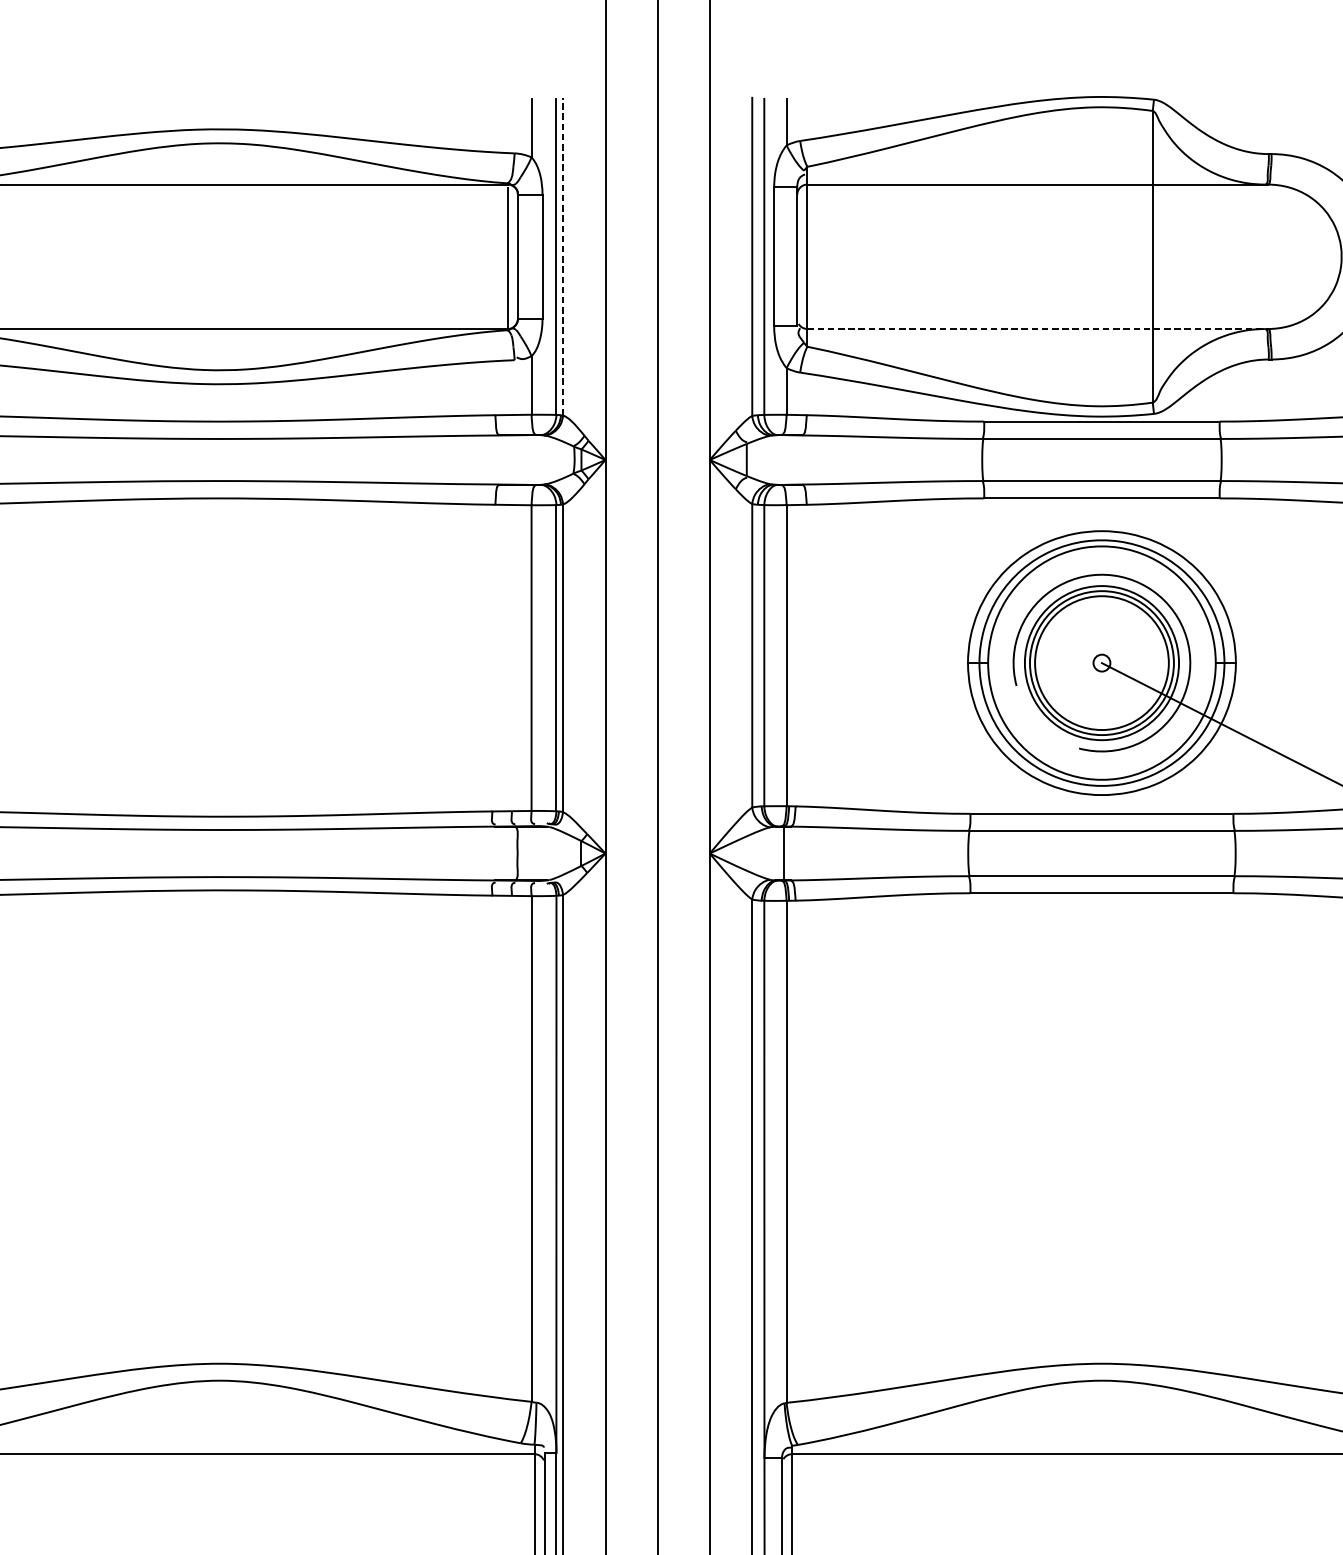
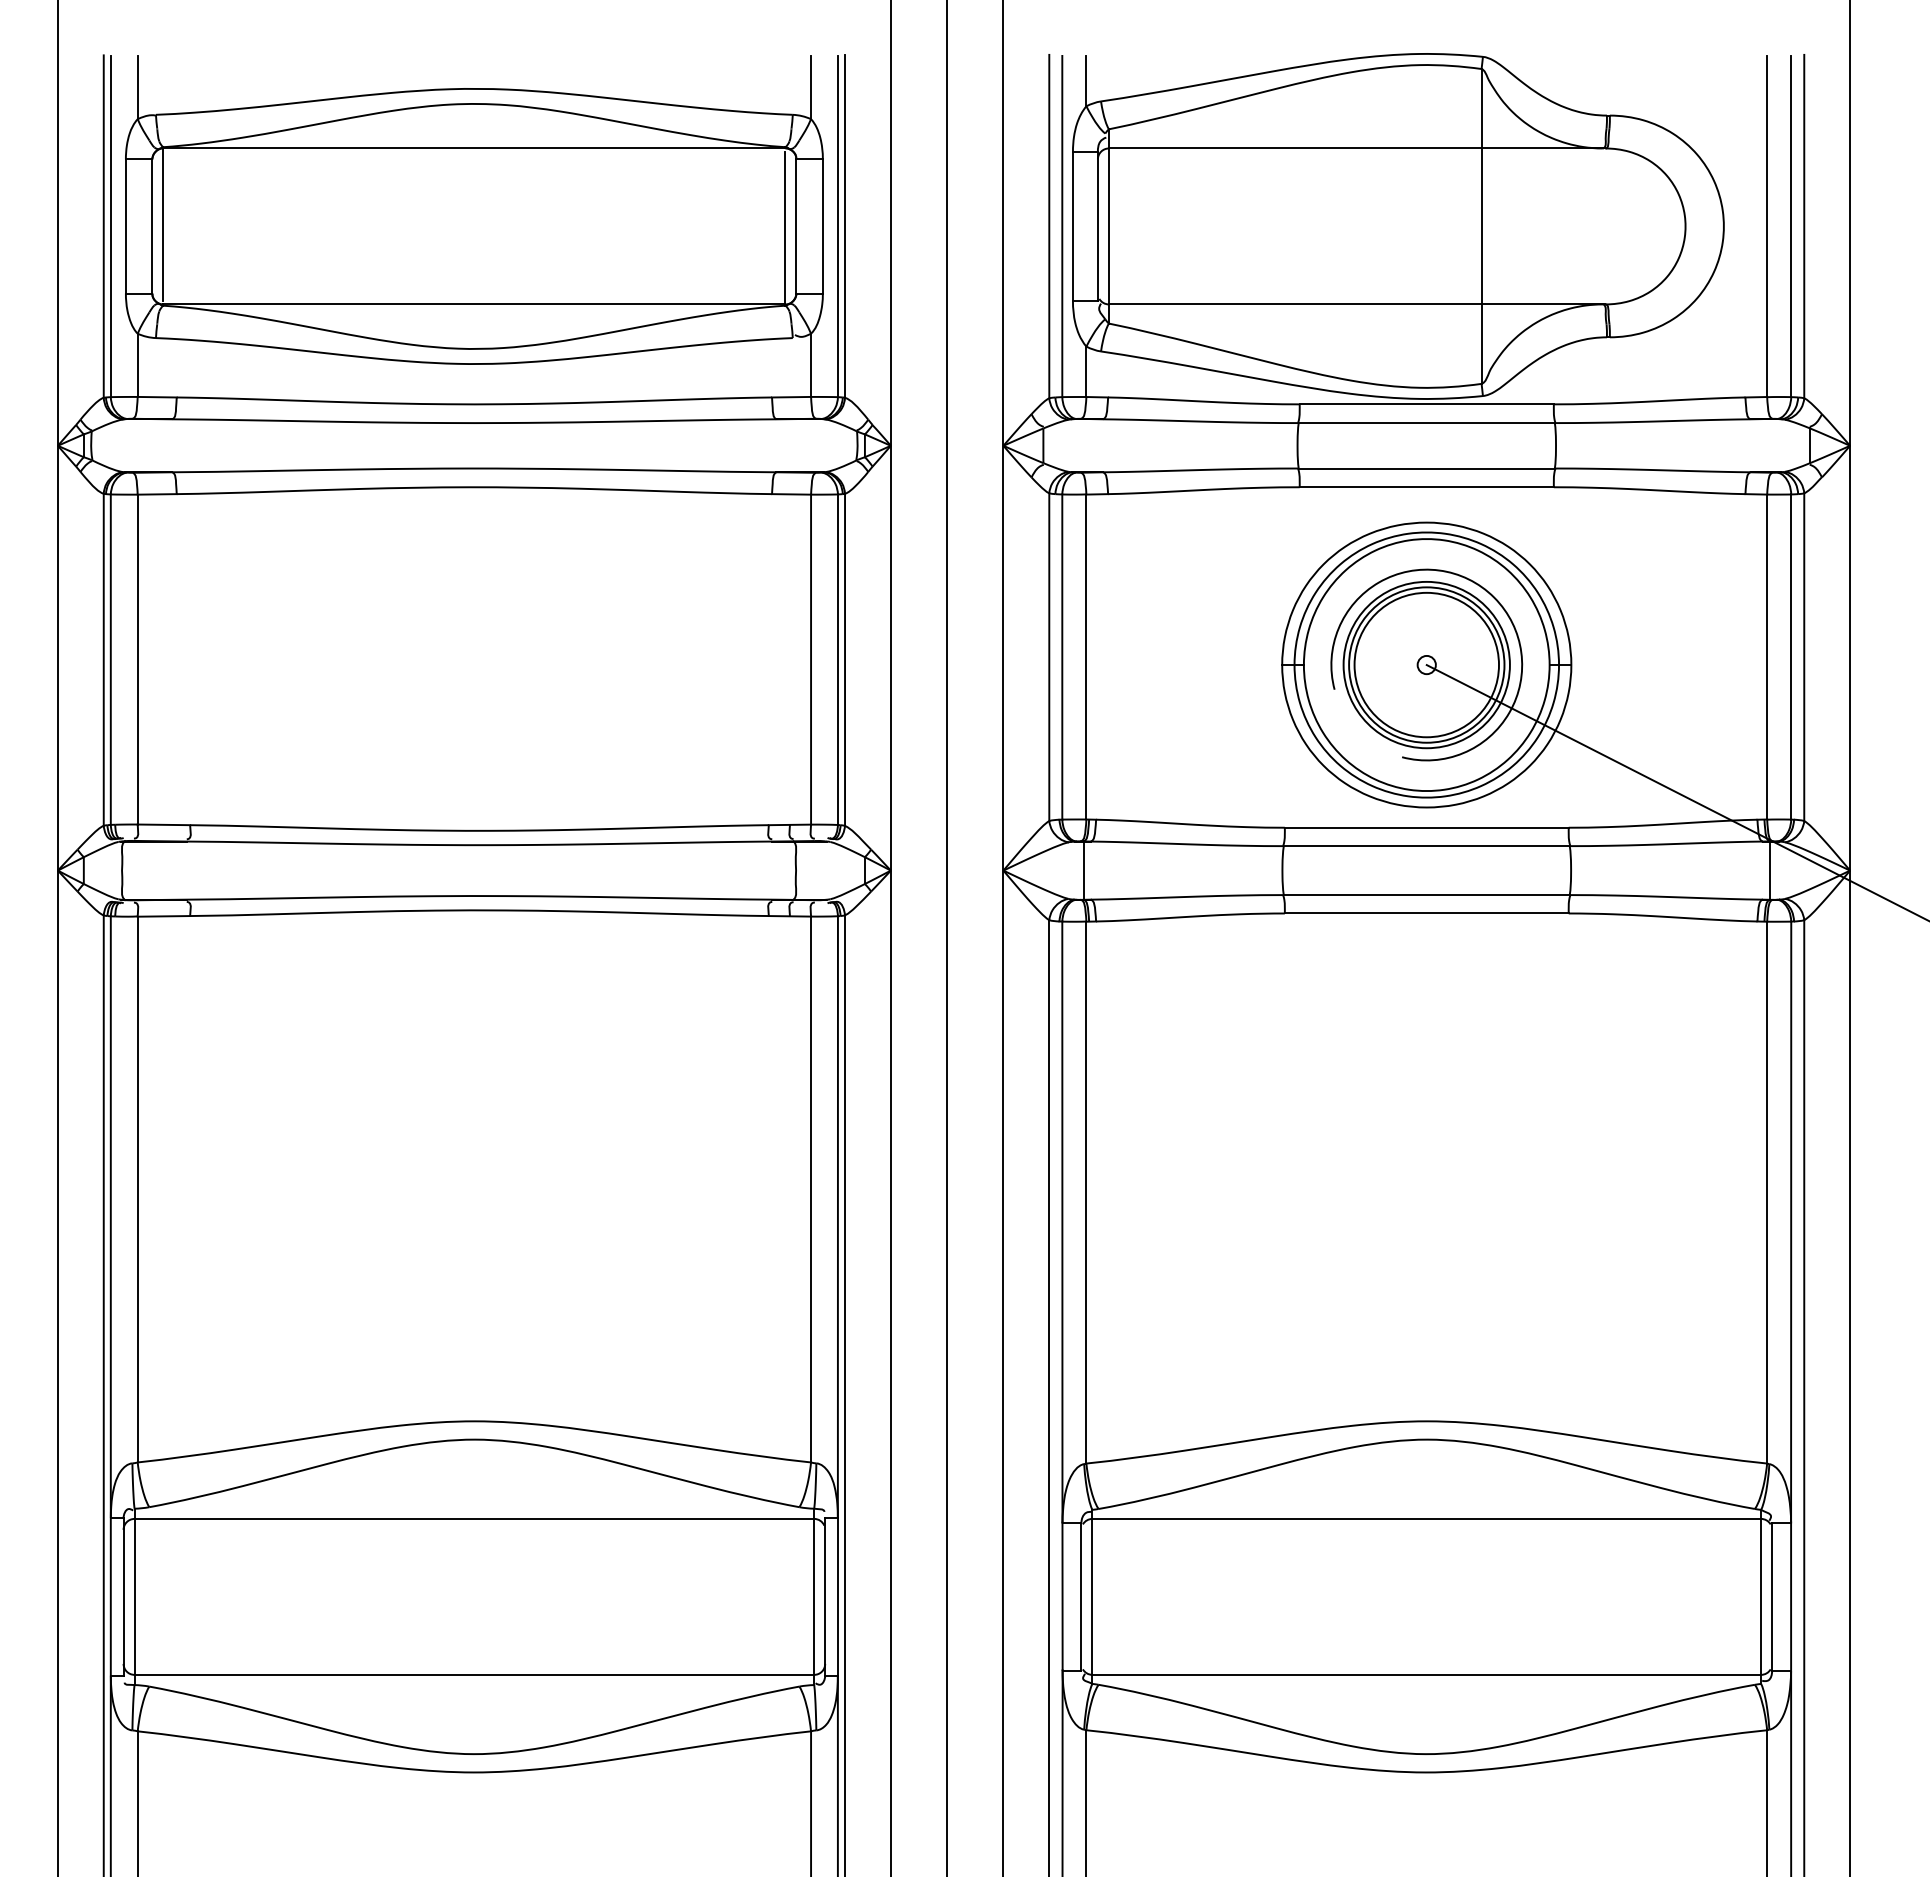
line: (563, 256) -> (845, 226), dashed -> solid
line: (1037, 329) -> (1357, 304), dashed -> solid

